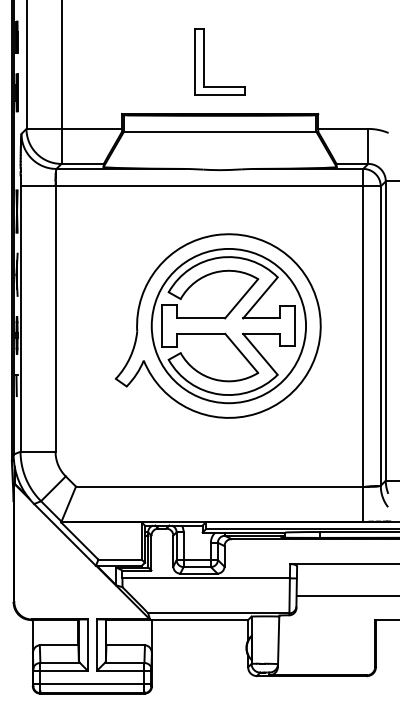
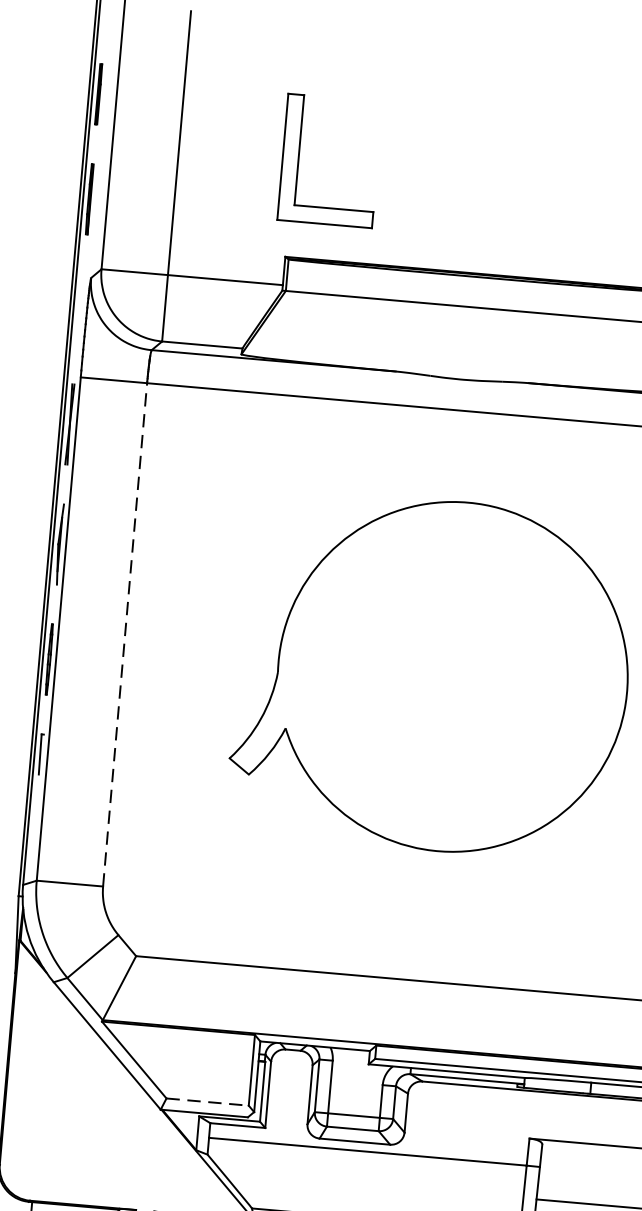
part: (204, 61) -> (300, 157), moved
line: (55, 317) -> (125, 631), solid -> dashed
part: (228, 326) -> (451, 677), removed
line: (120, 559) -> (208, 1101), solid -> dashed

